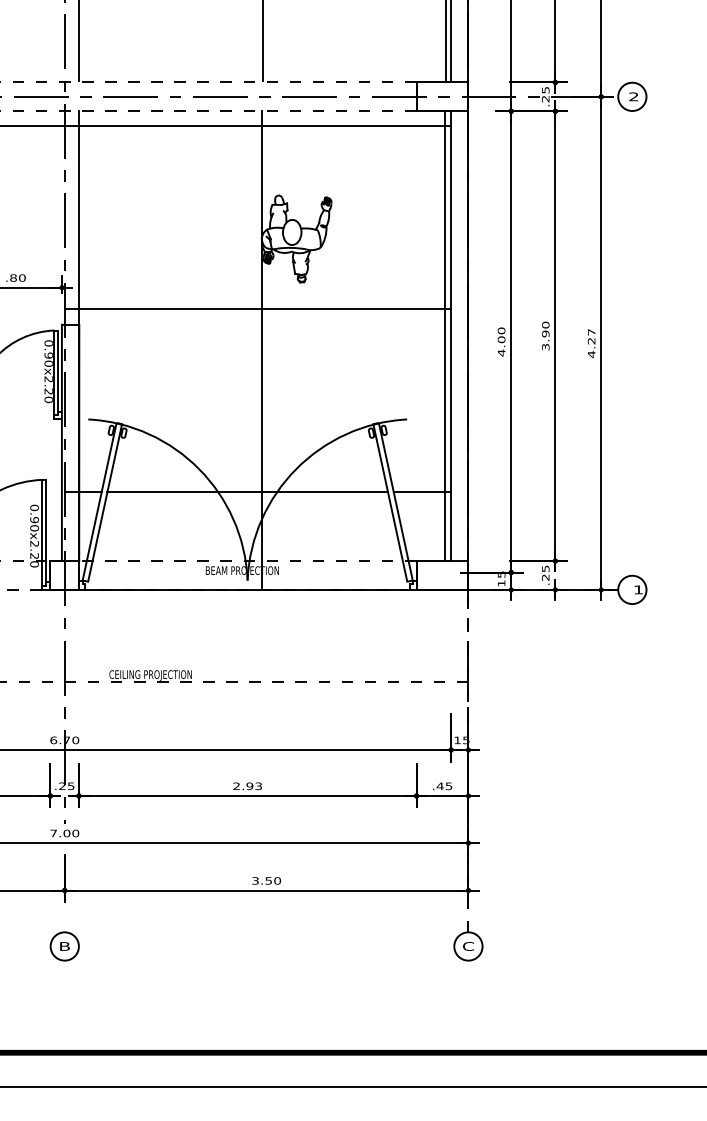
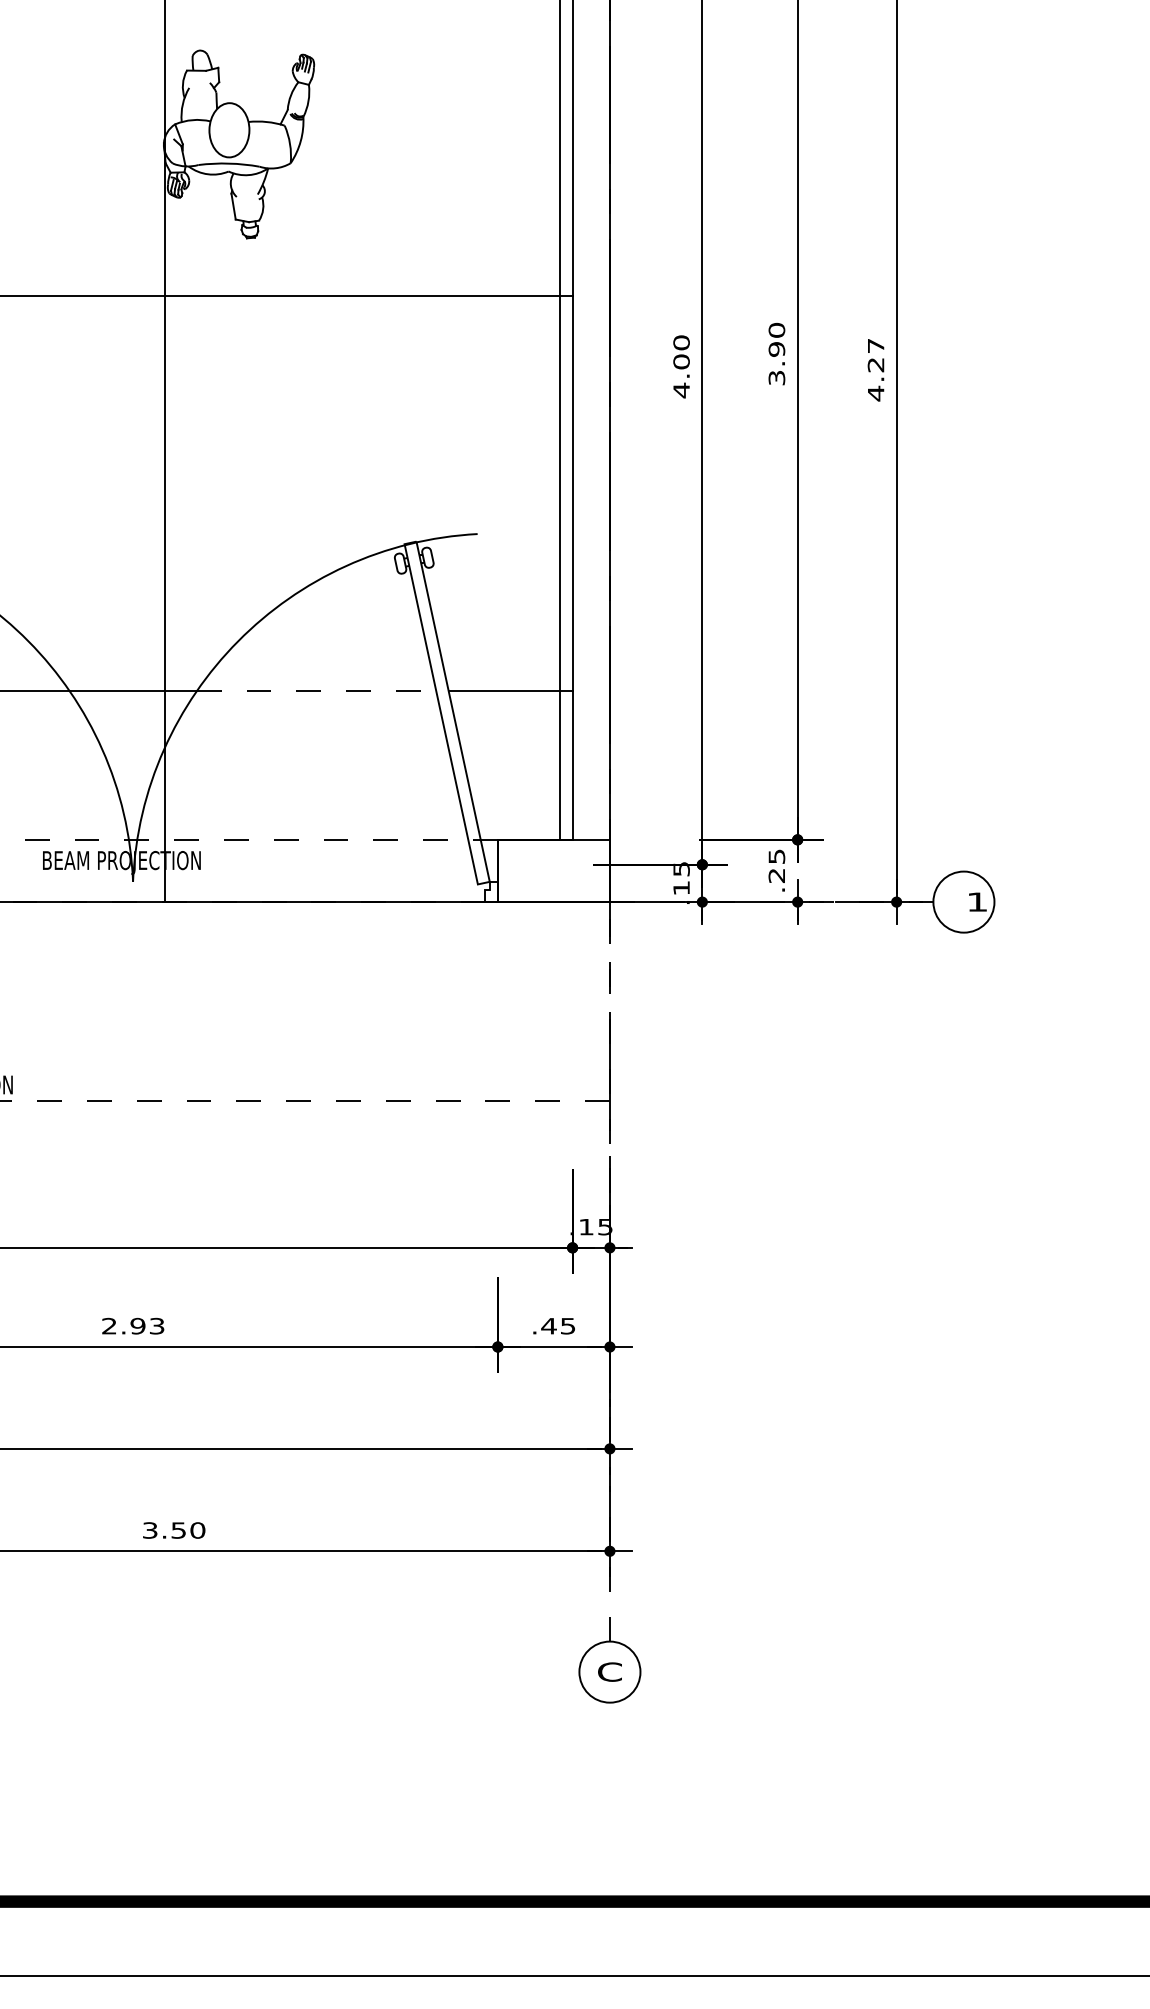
line: (333, 492) -> (318, 691), solid -> dashed

